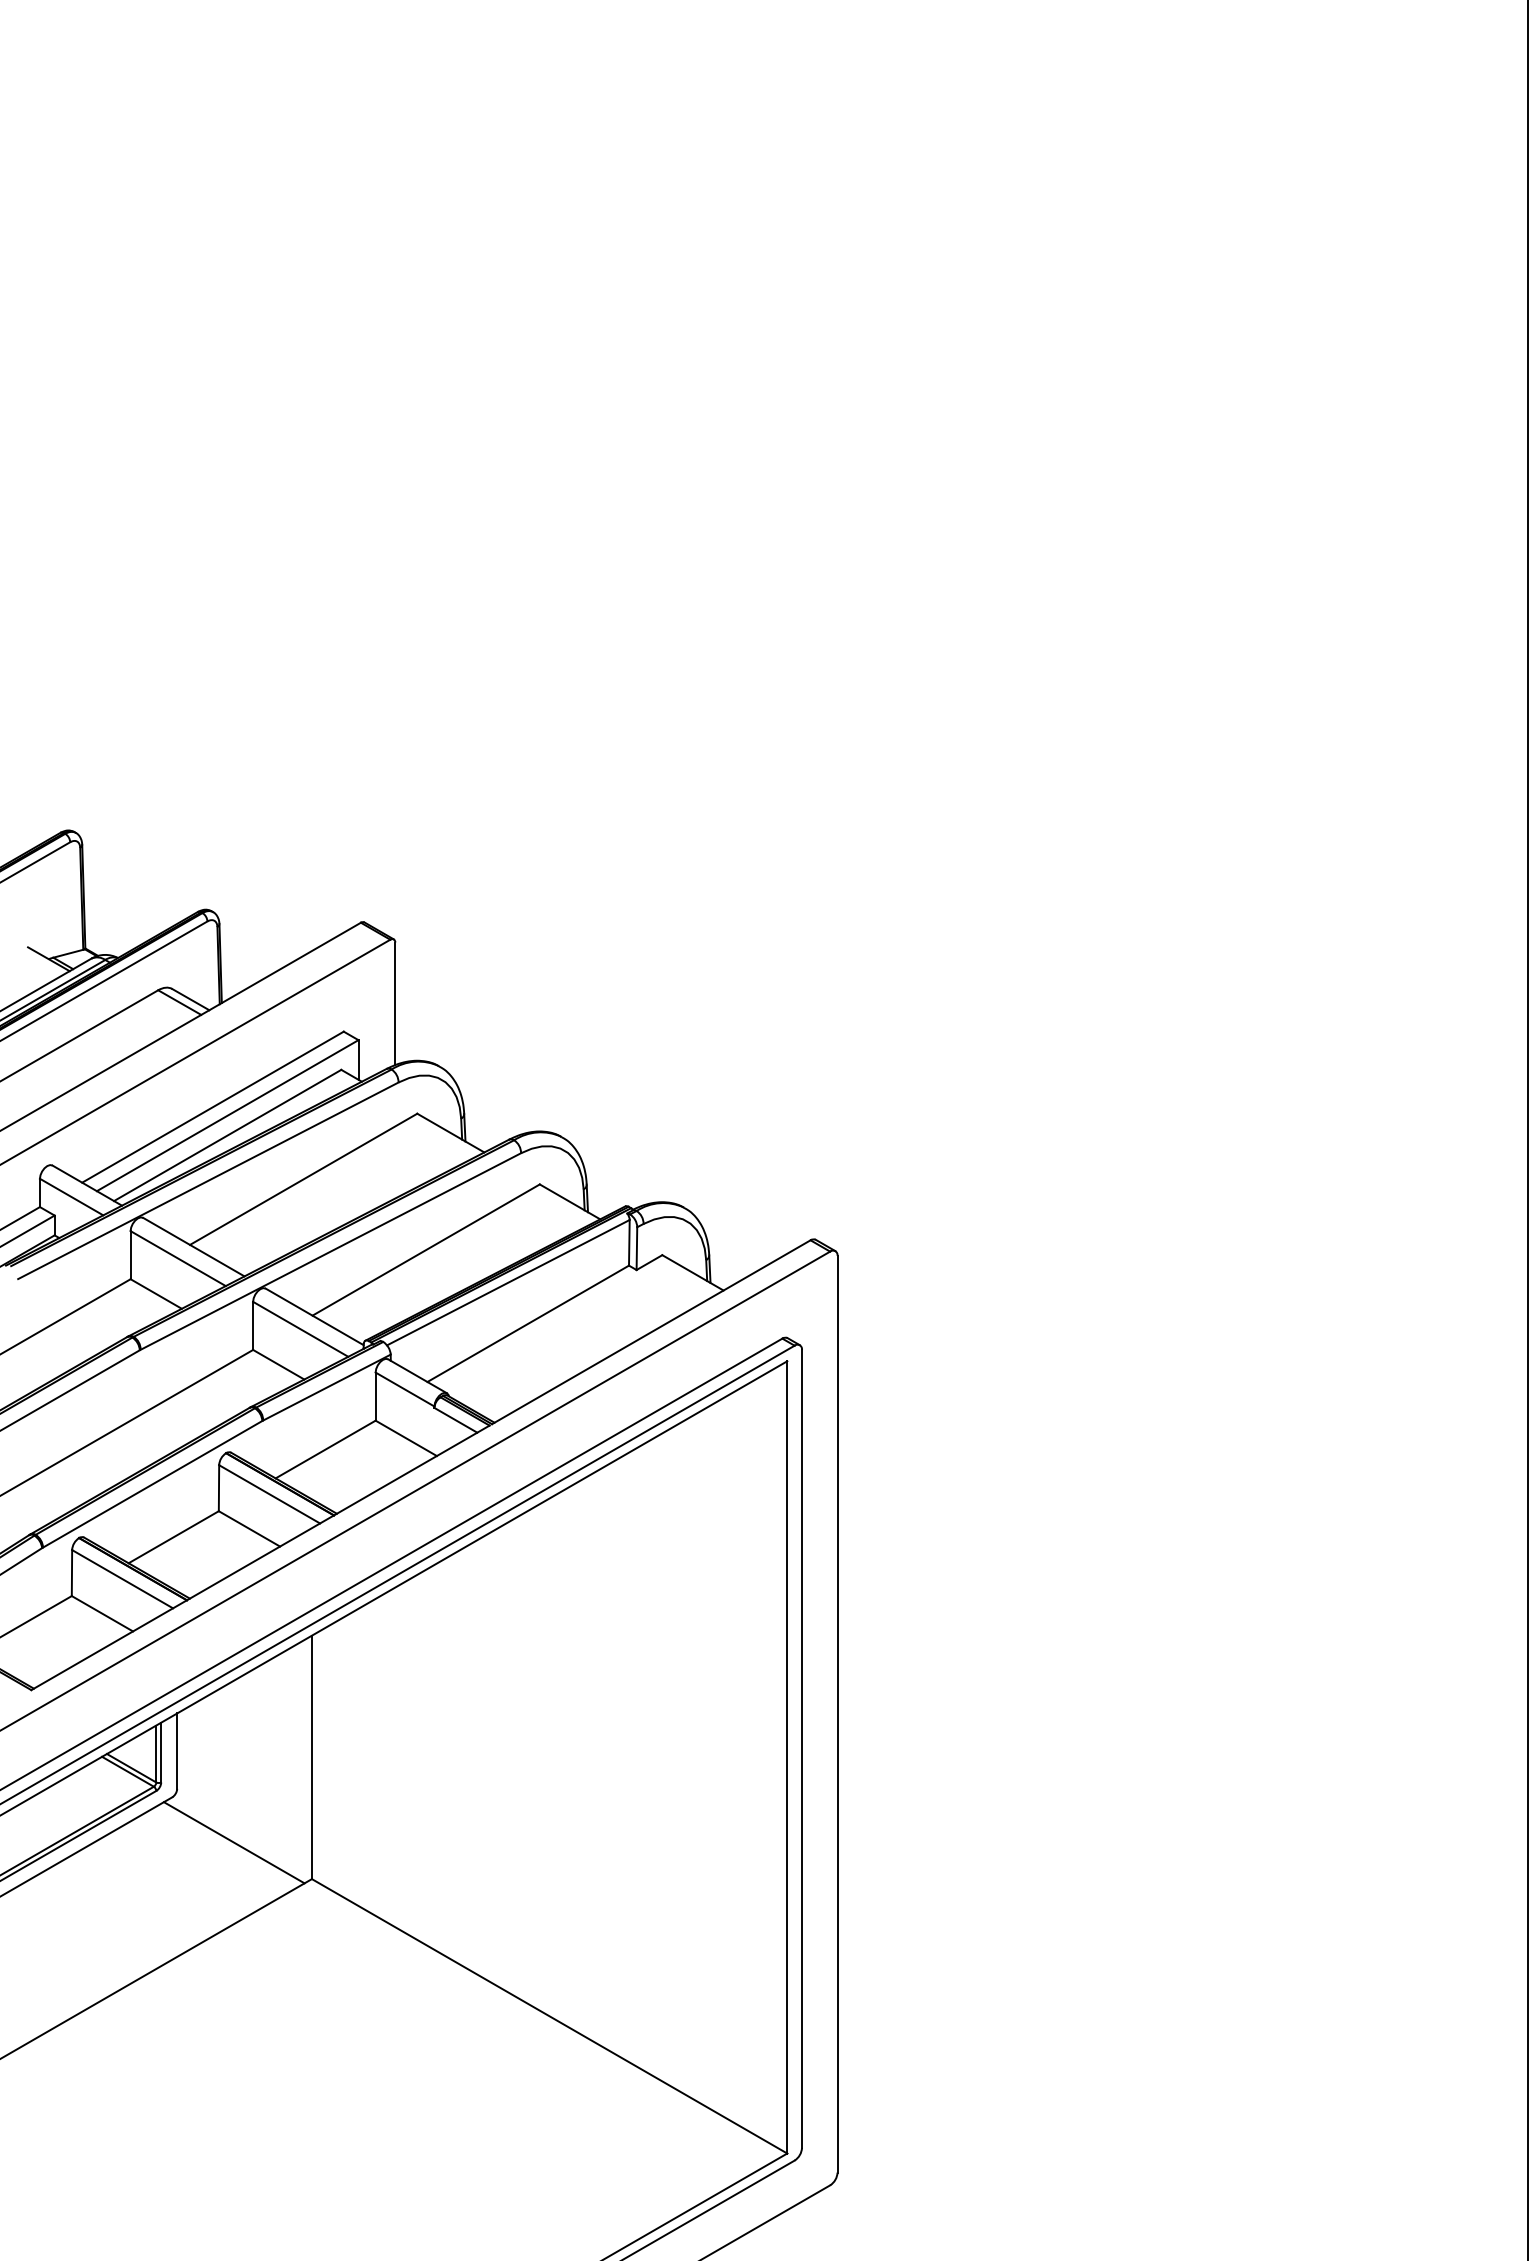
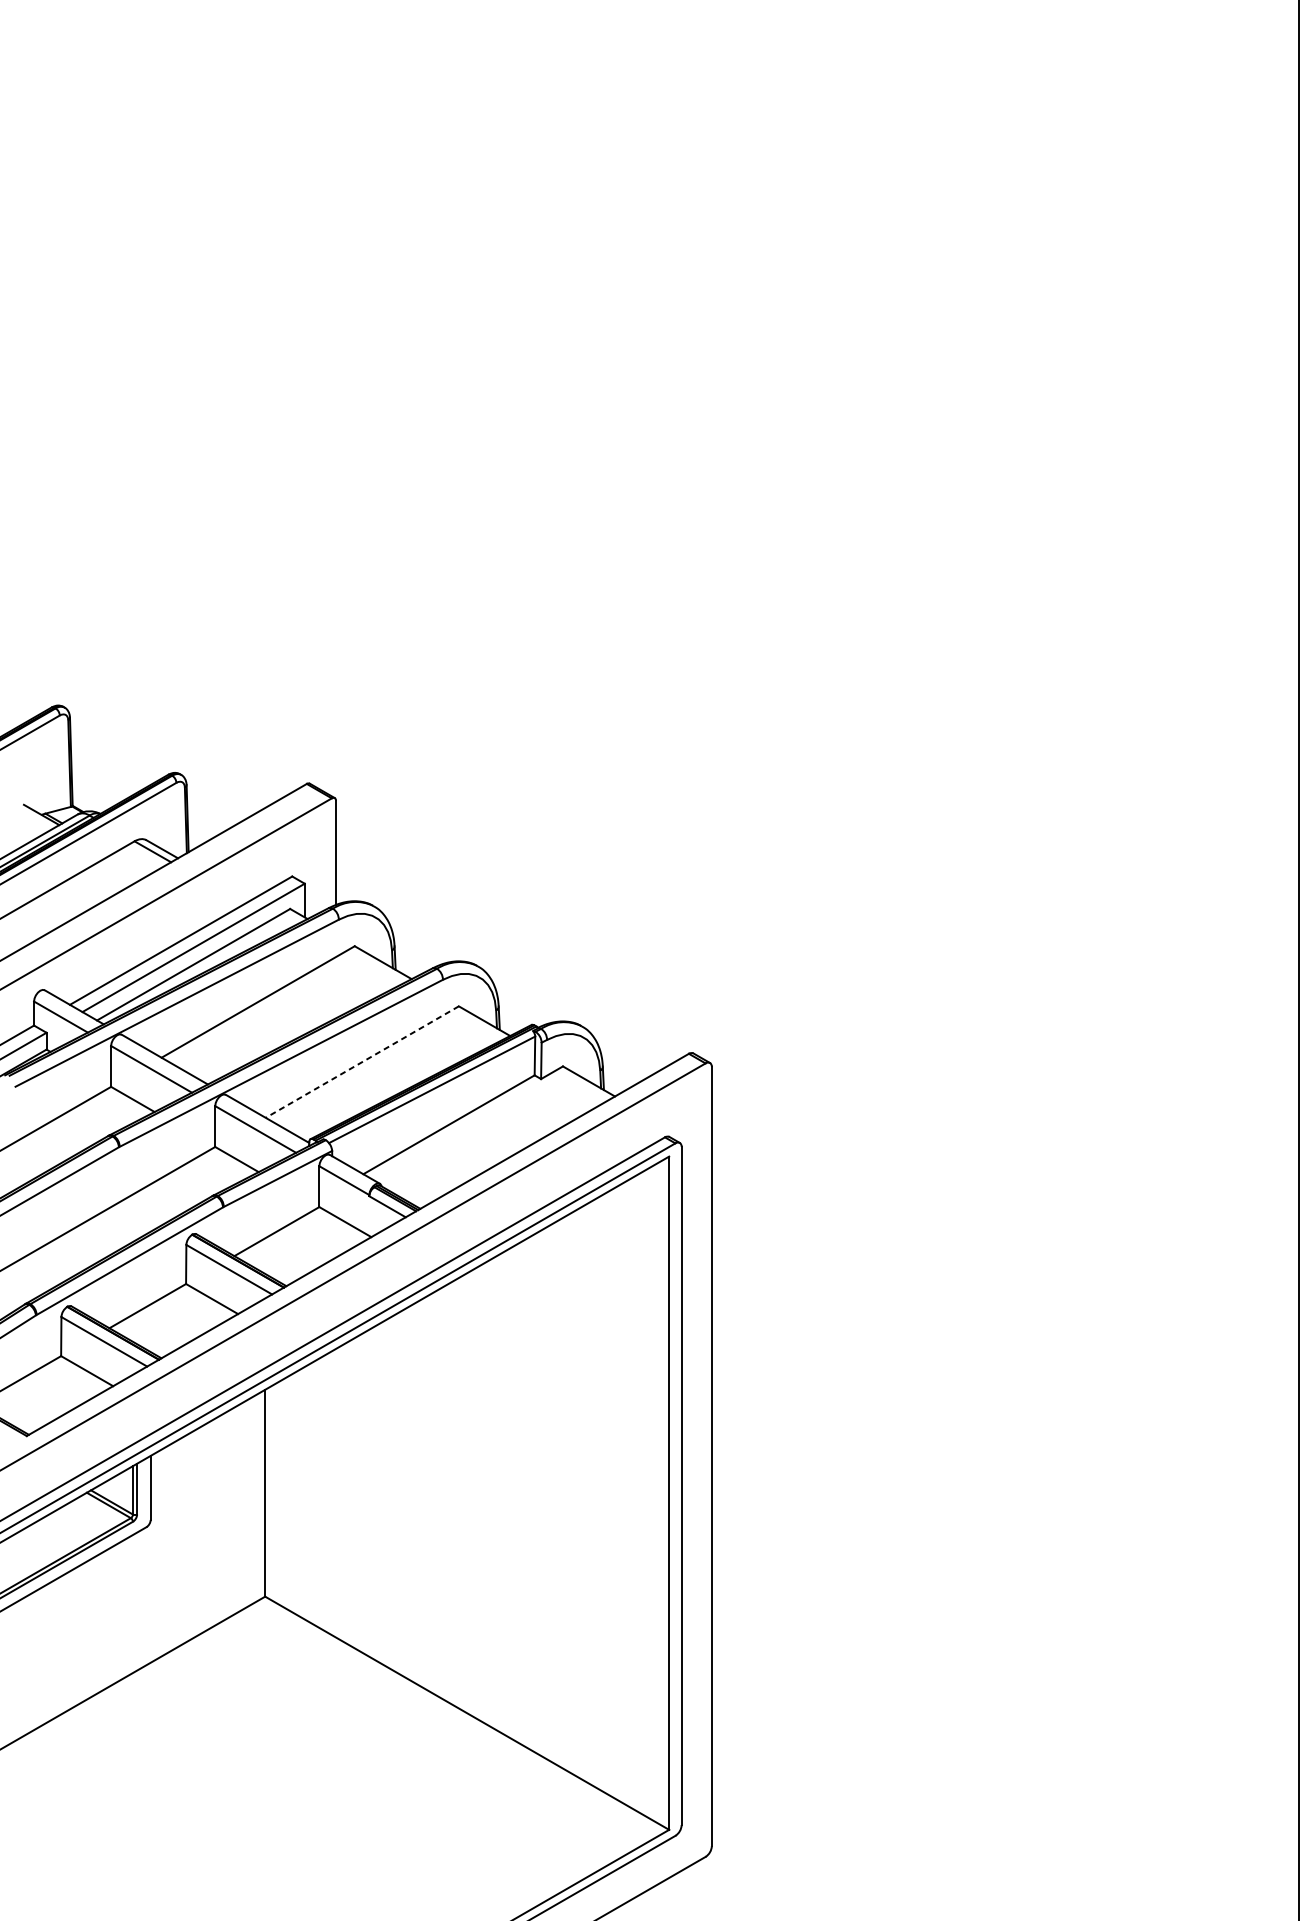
line: (425, 1250) -> (361, 1062), solid -> dashed
line: (233, 1842) -> (198, 1565), removed

